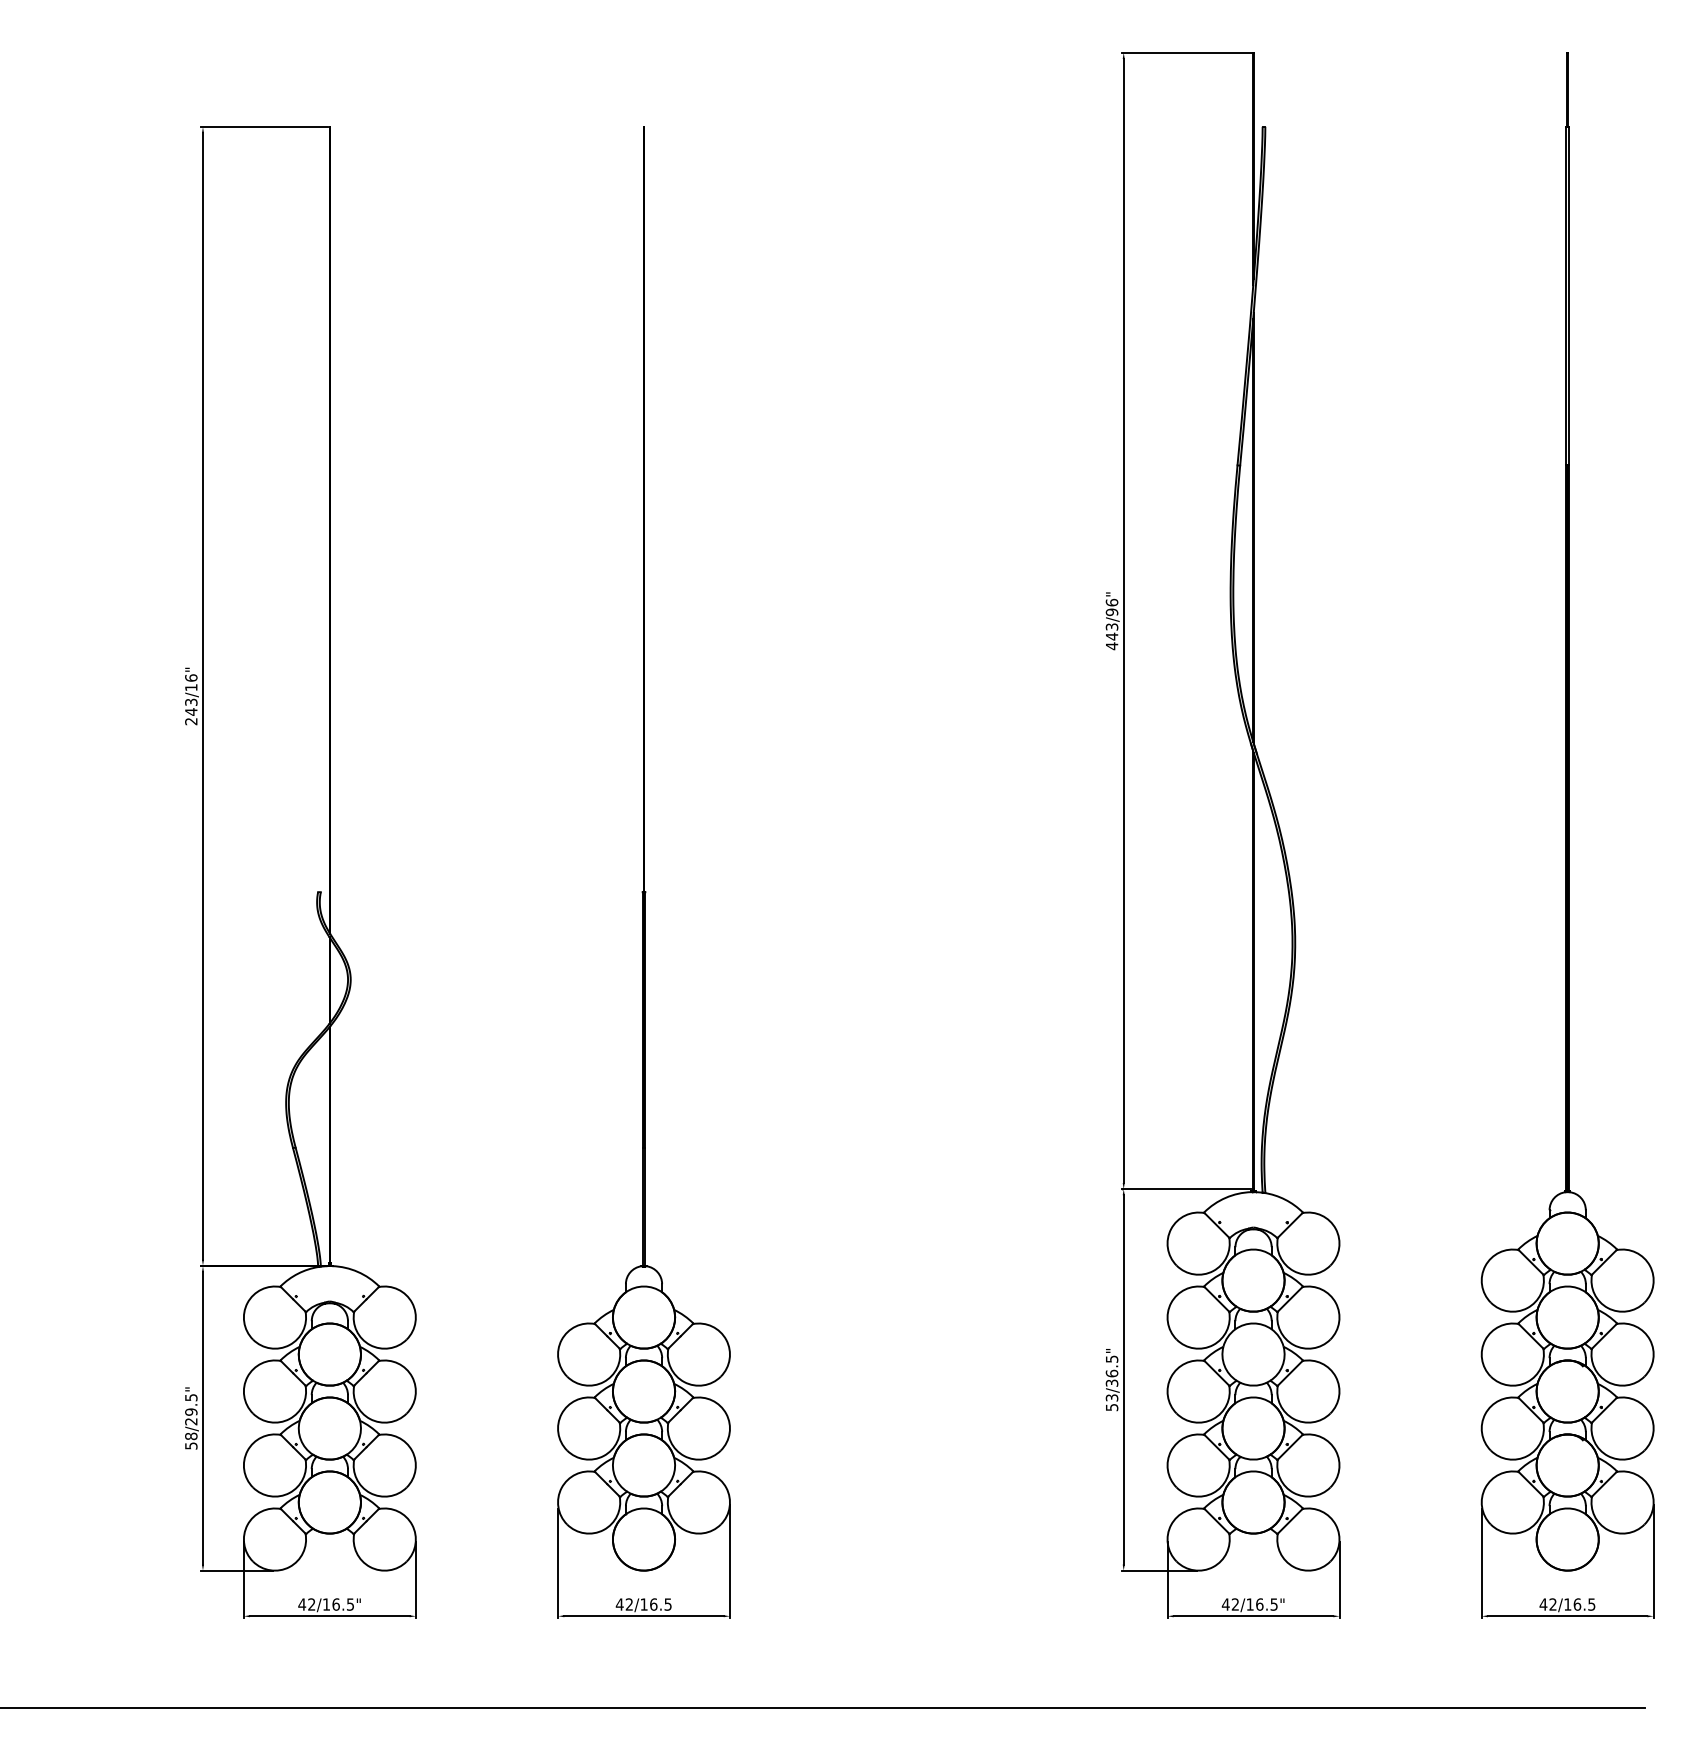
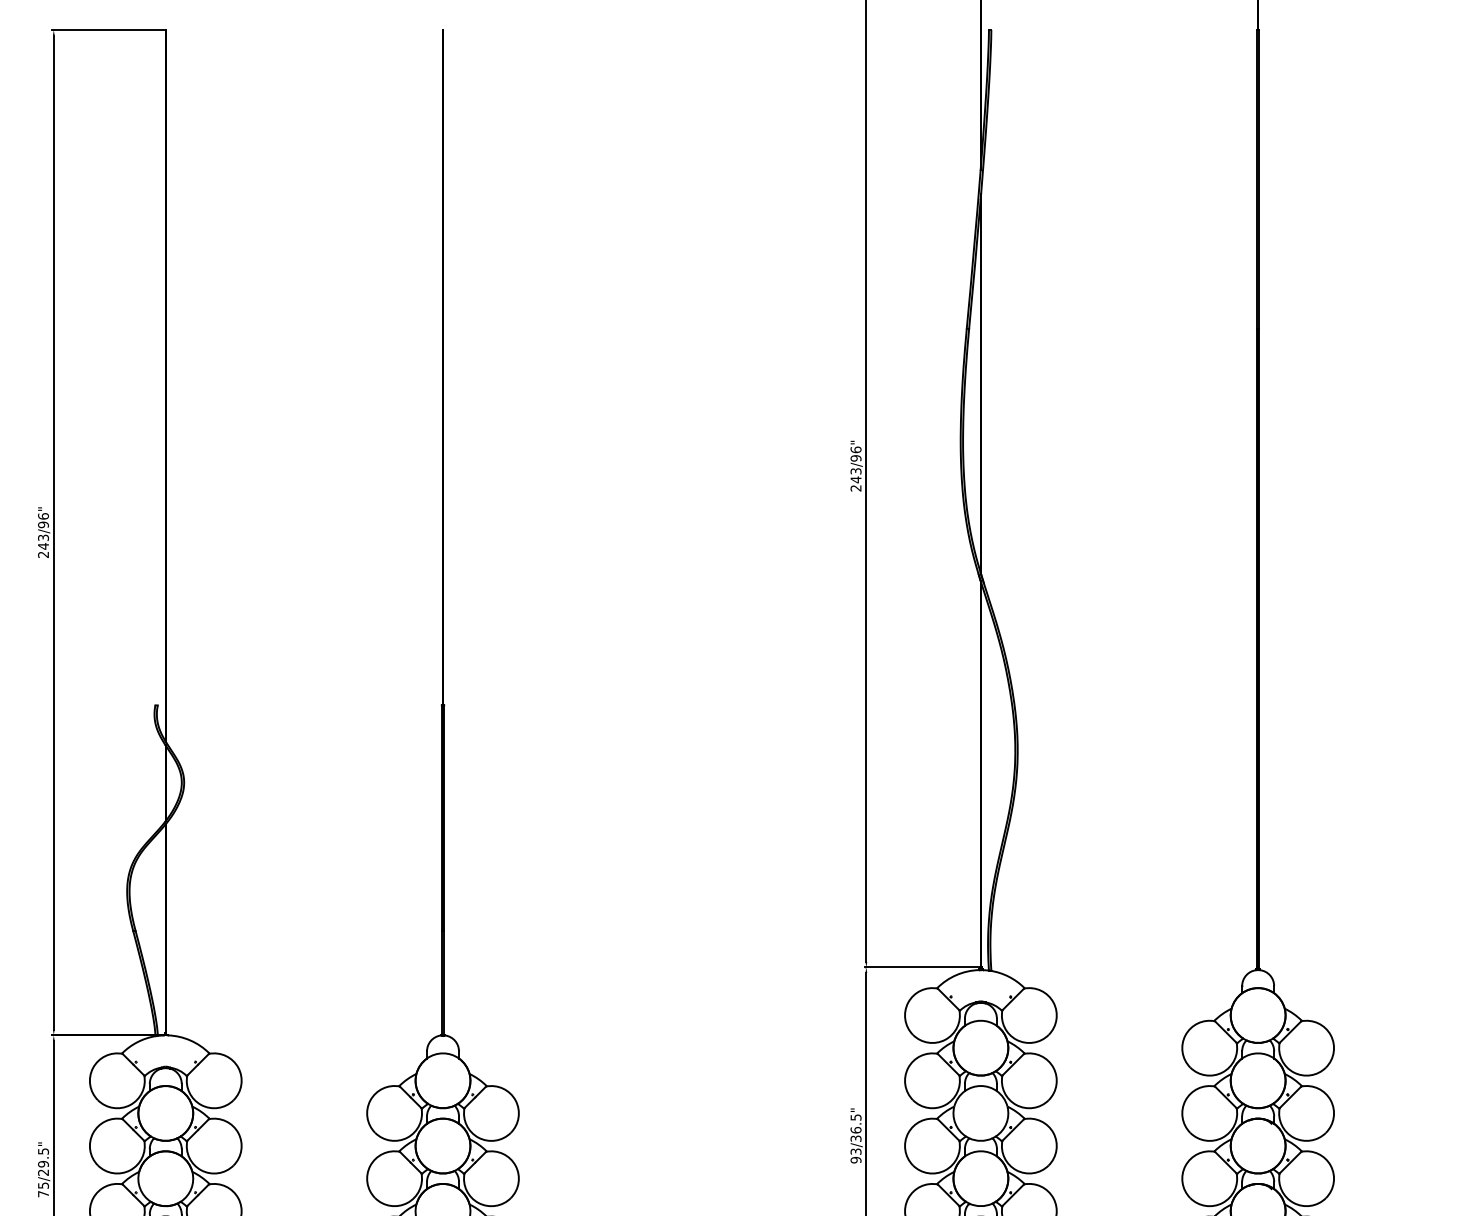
text: (1111, 646) -> (855, 488), 443/96" -> 243/96"
text: (191, 687) -> (43, 524), 243/16" -> 243/96"
text: (1111, 1407) -> (855, 1160), 53/36.5" -> 93/36.5"
text: (191, 1440) -> (43, 1189), 58/29.5" -> 75/29.5"

